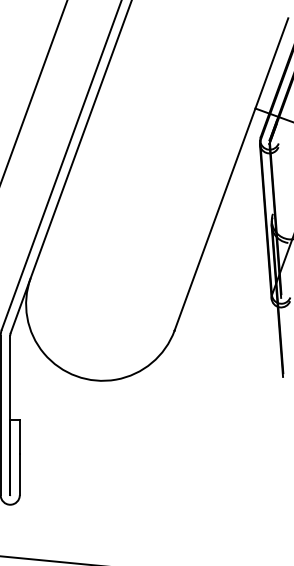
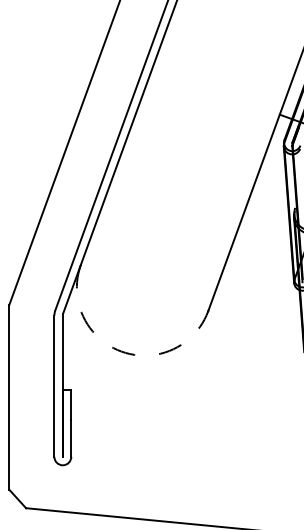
arc: (76, 376) -> (121, 351), solid -> dashed

